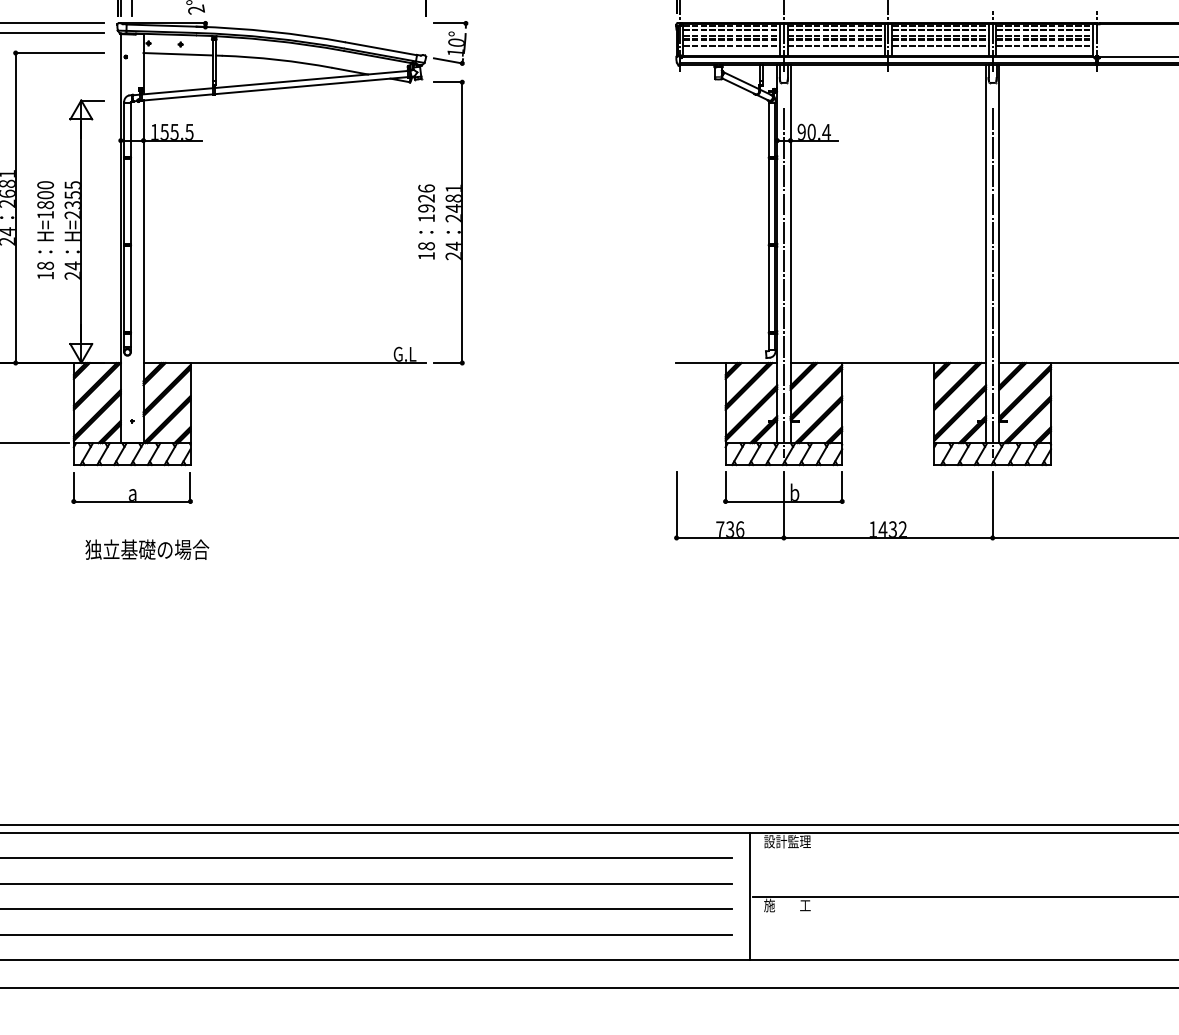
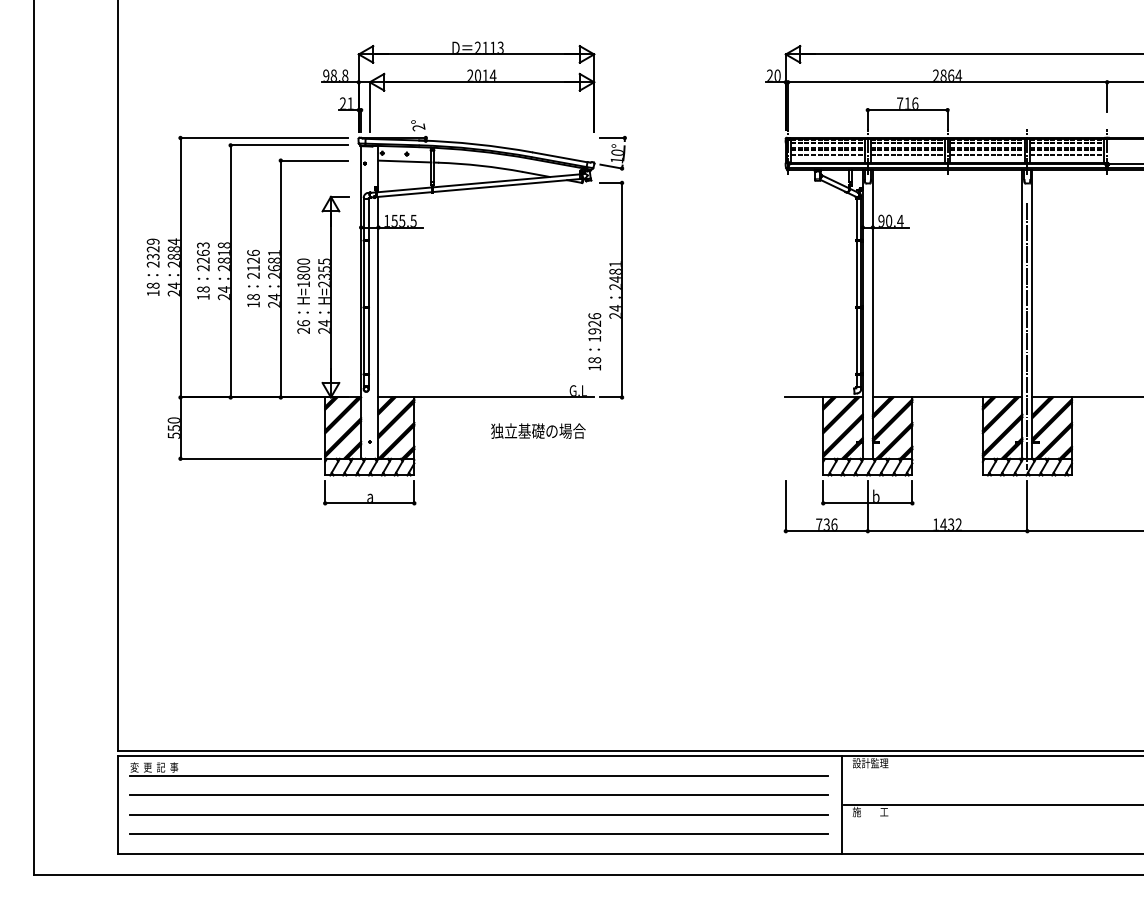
text: (426, 221) -> (594, 341), moved
text: (45, 270) -> (303, 326), 18 -> 26
line: (783, 281) -> (867, 335), removed
text: (147, 548) -> (538, 430), moved

